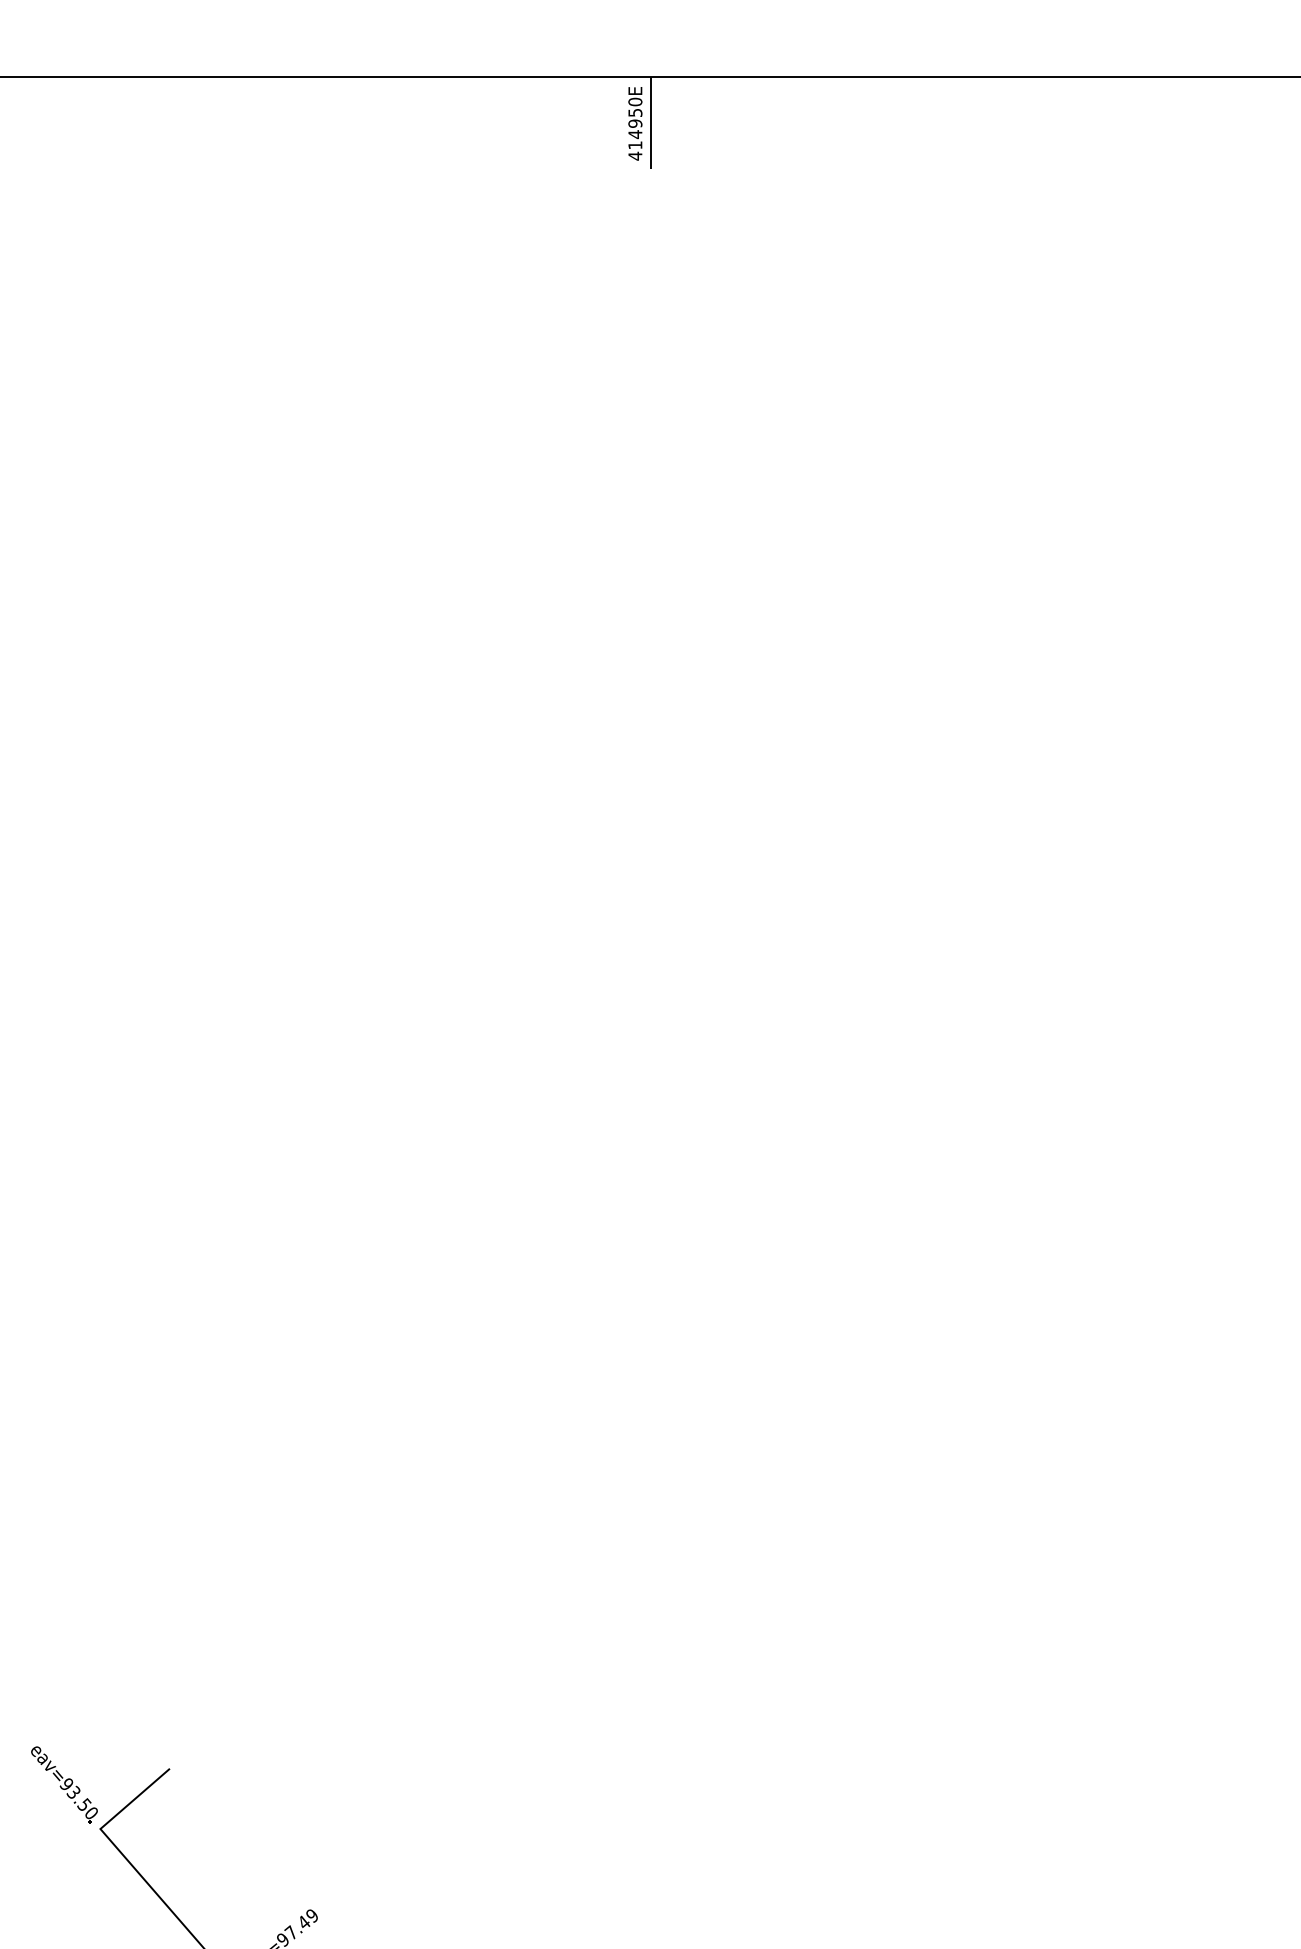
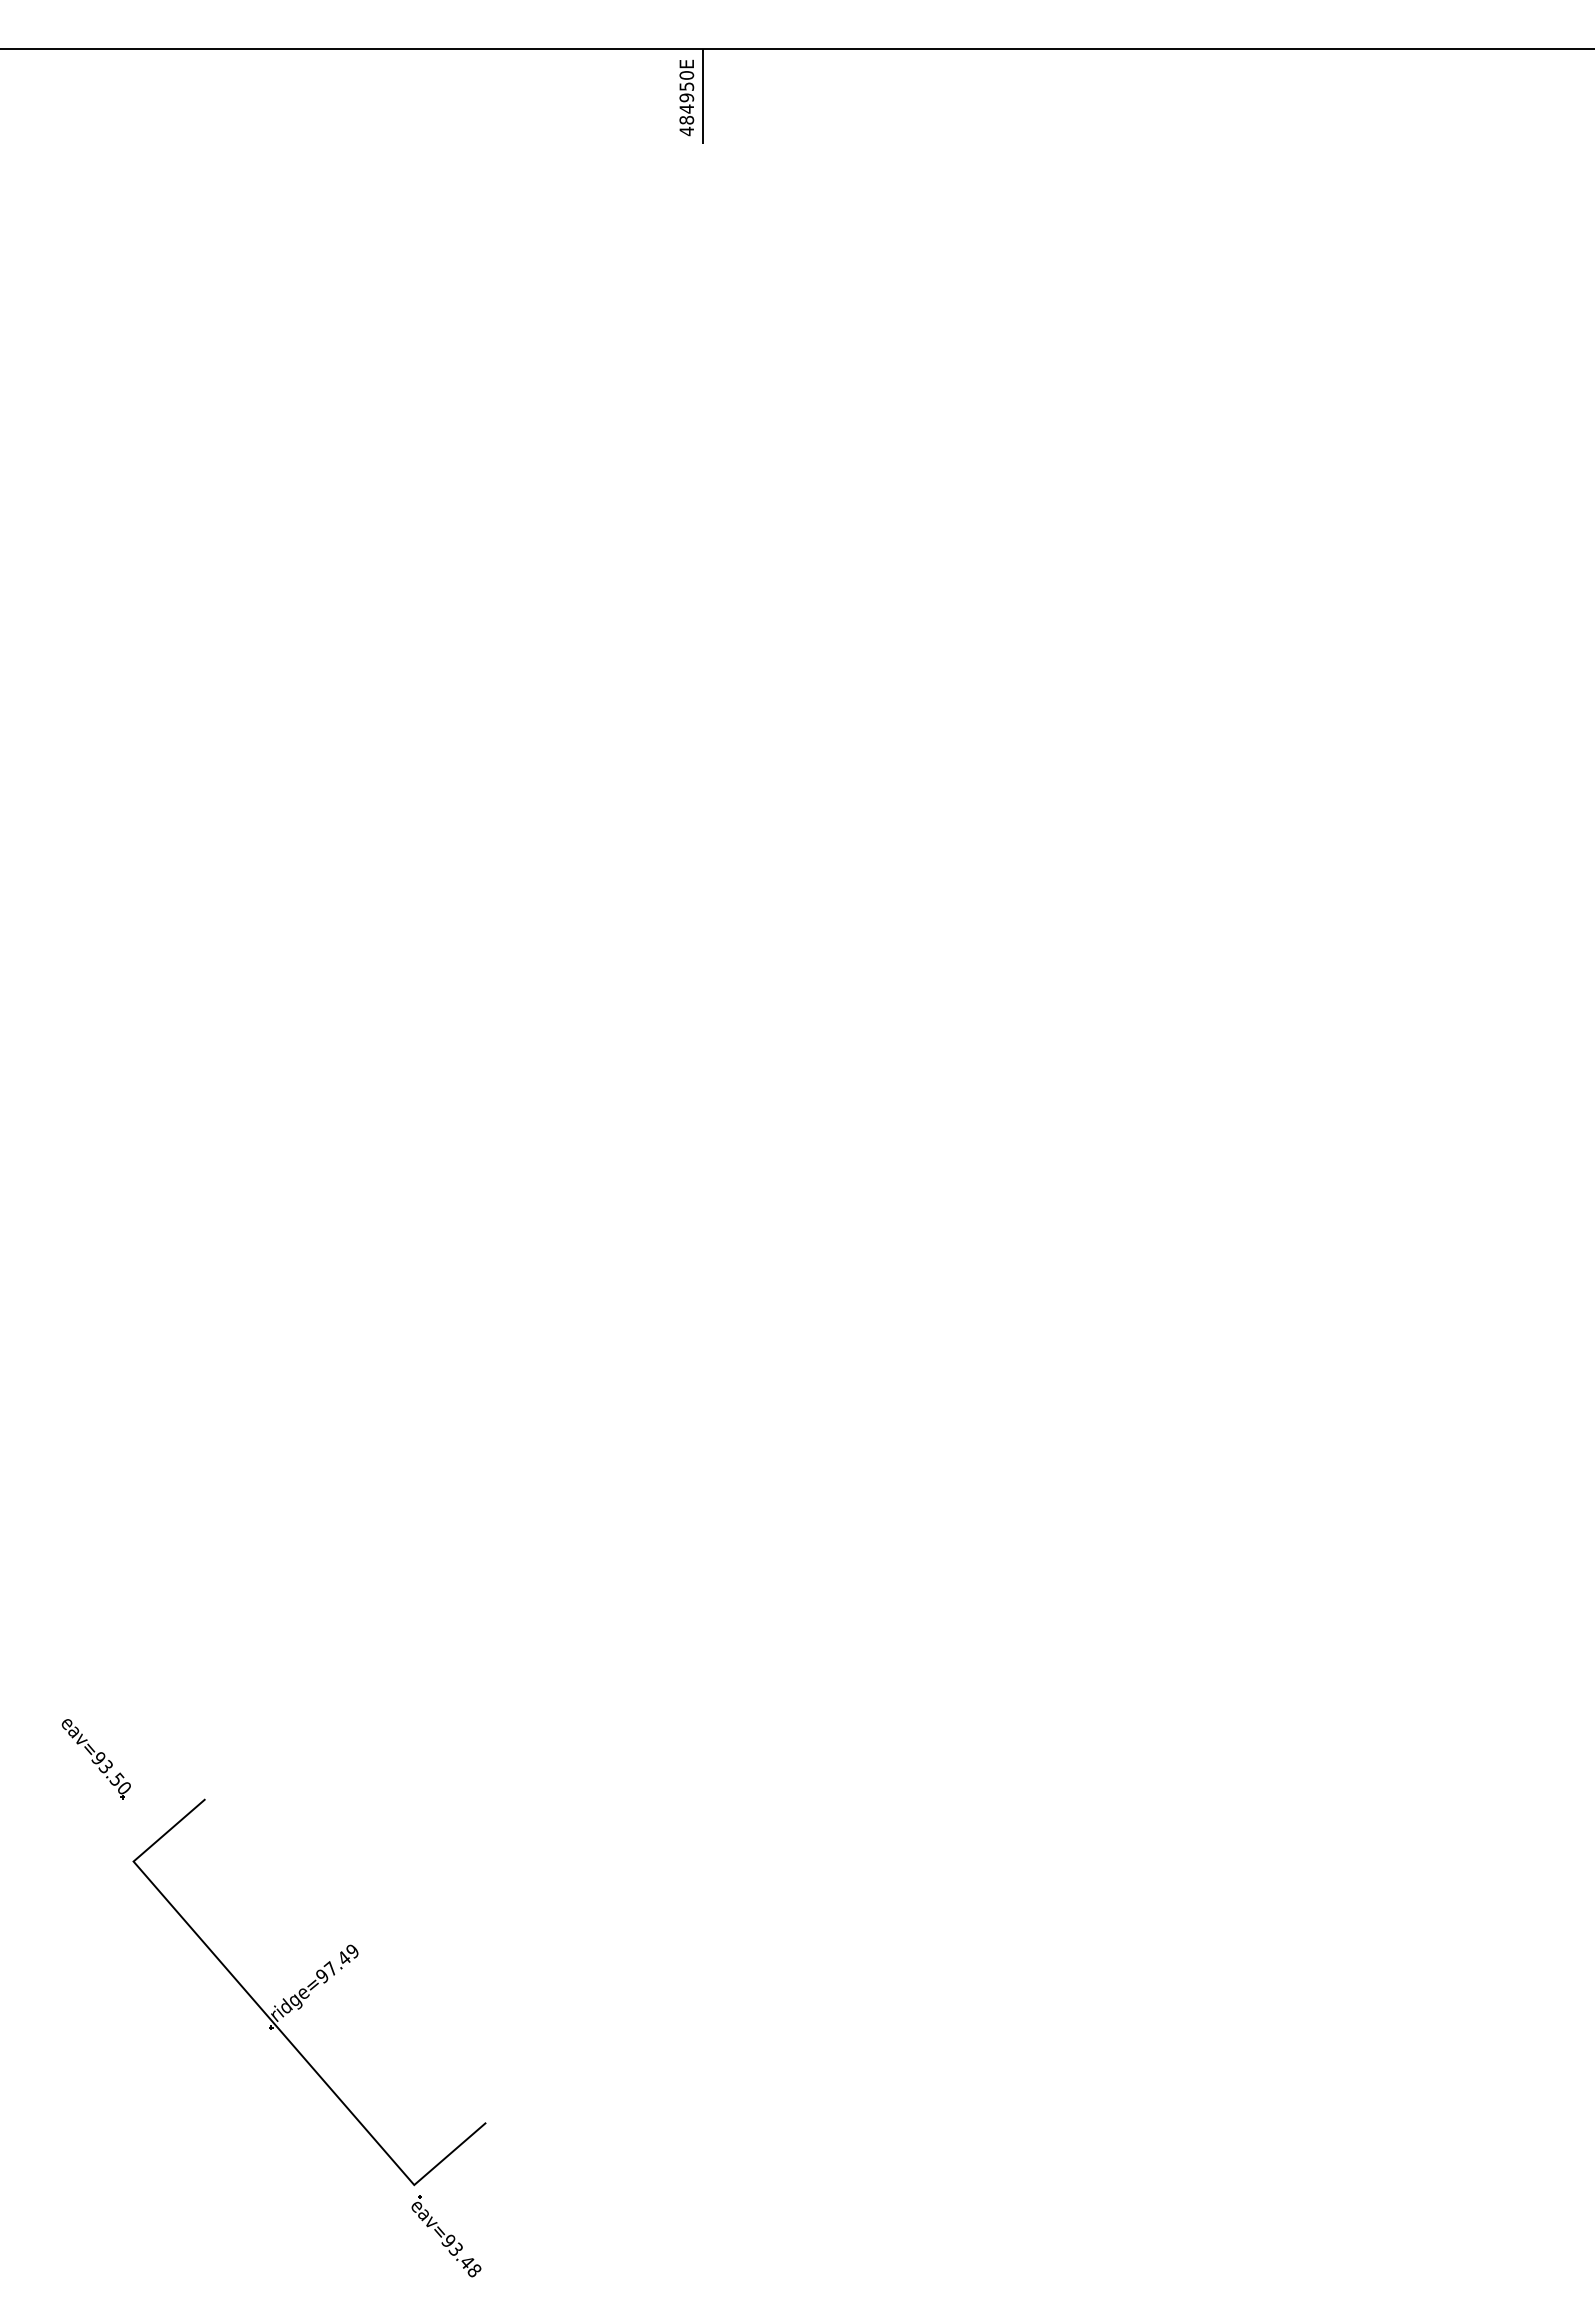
text: (635, 144) -> (686, 119), 414950E -> 484950E
part: (63, 1785) -> (95, 1759), moved

